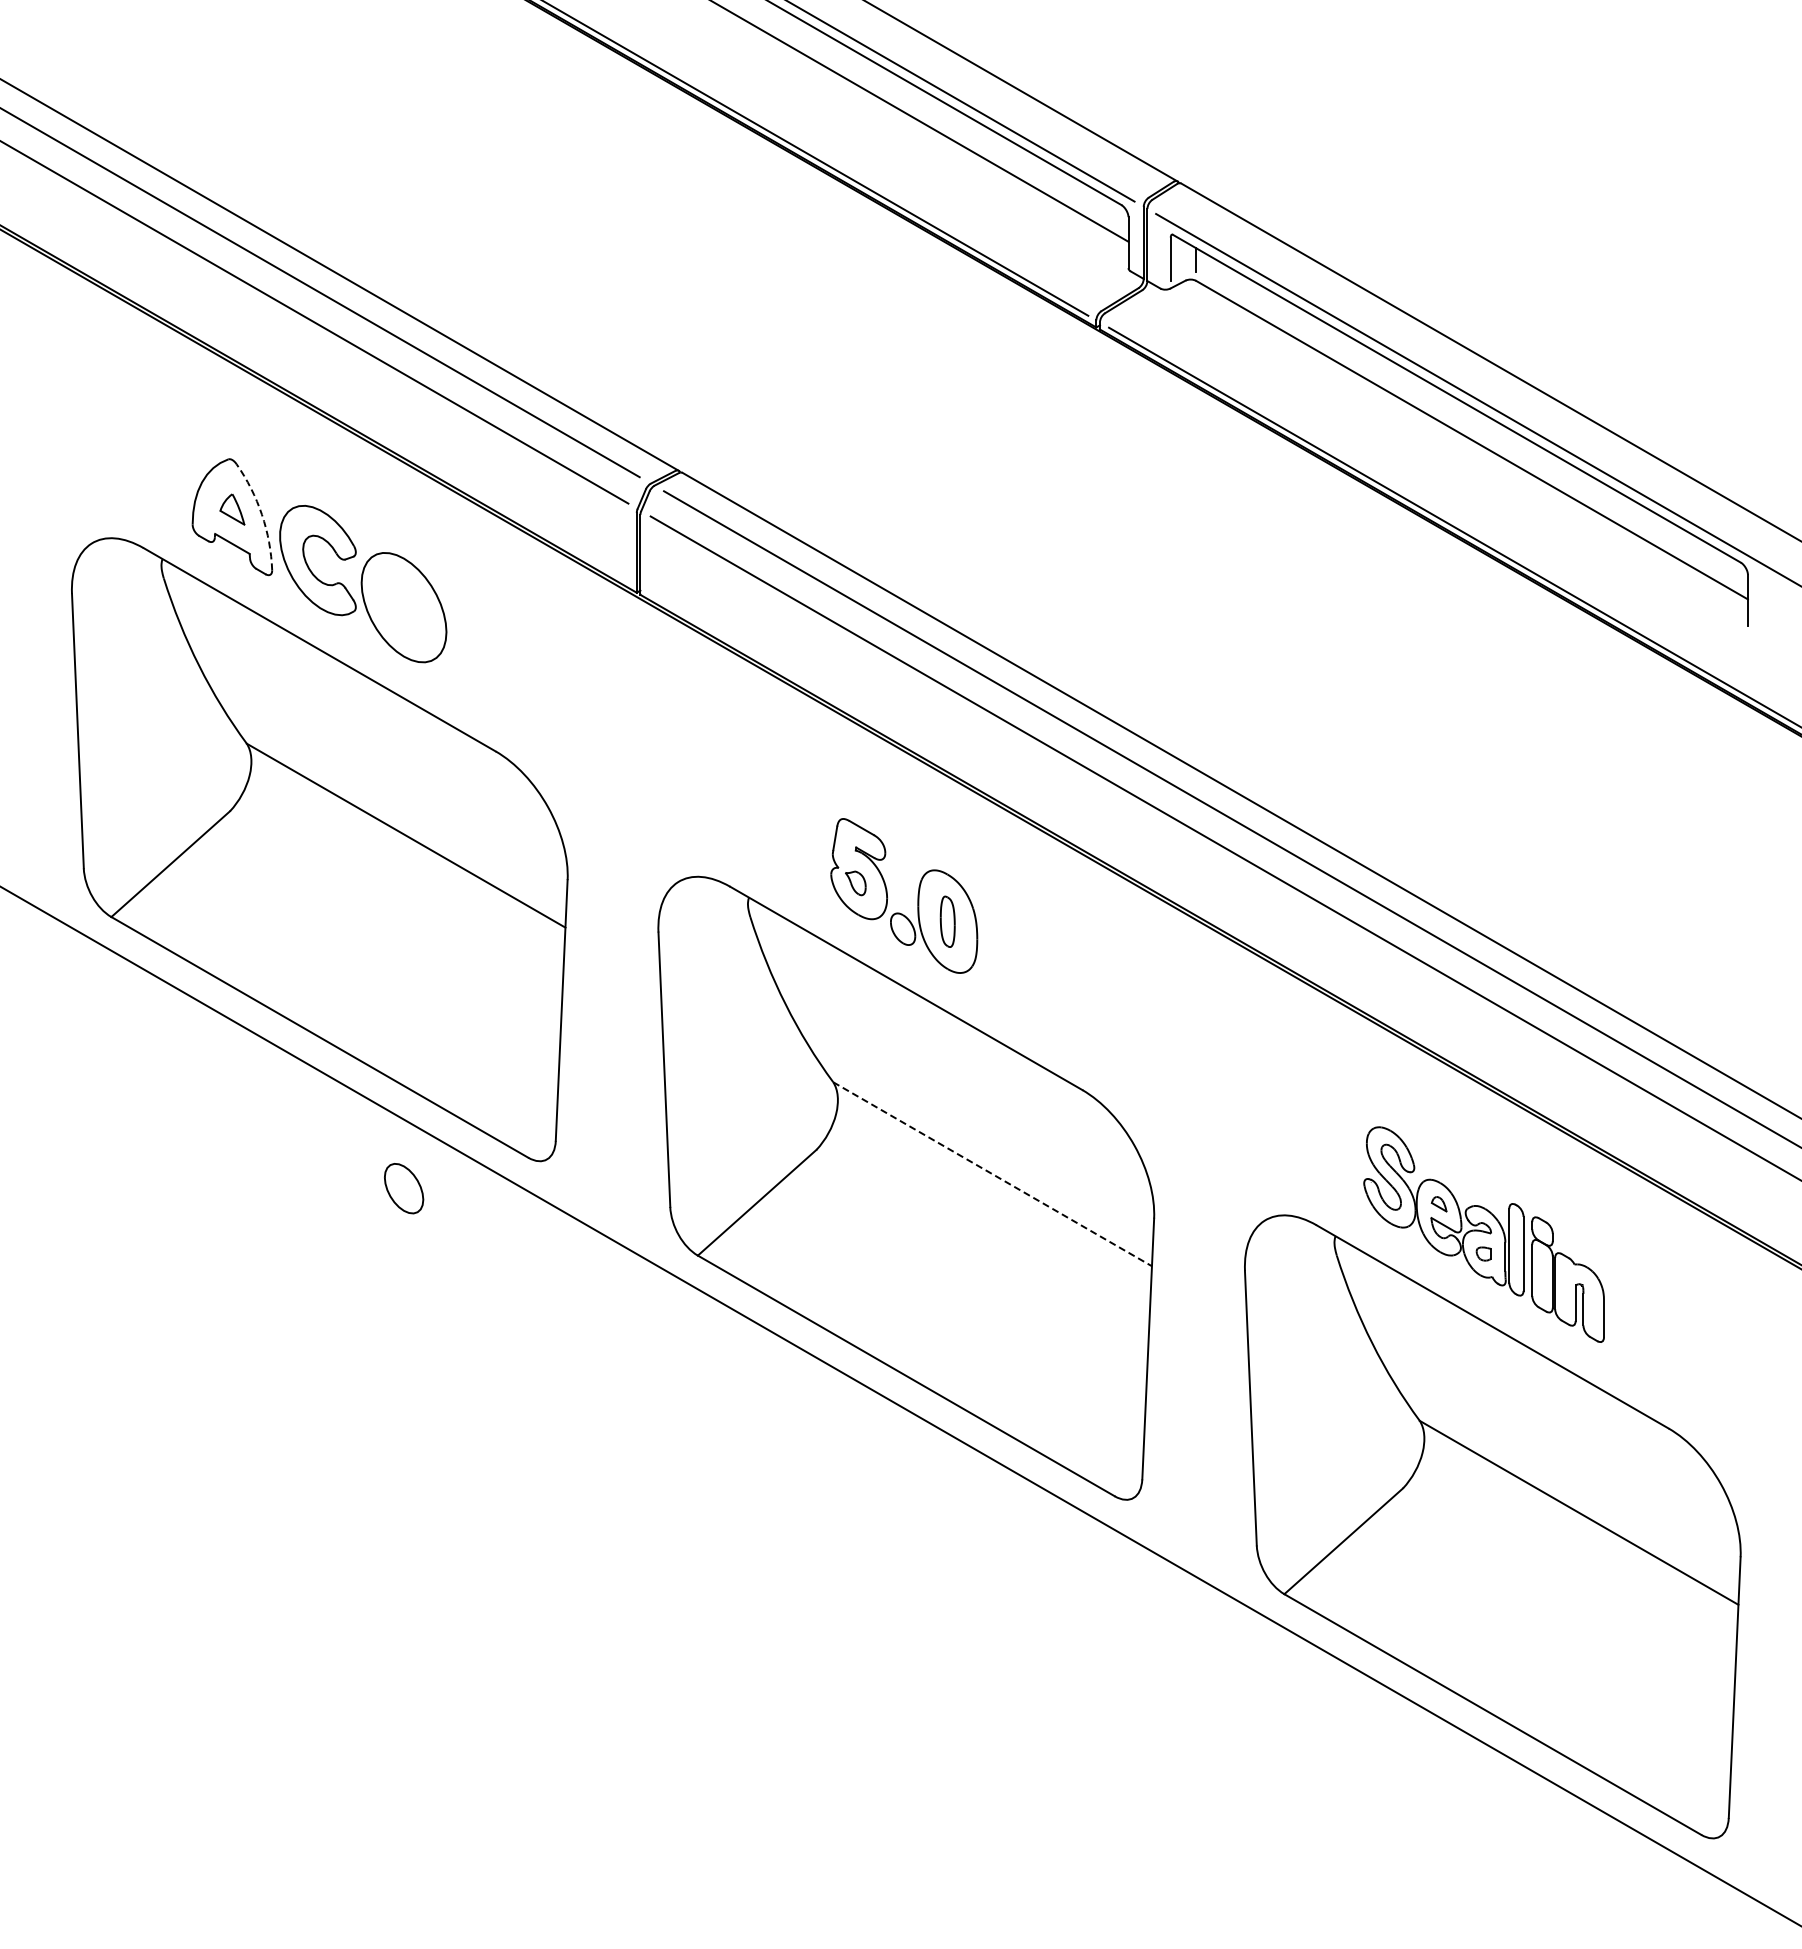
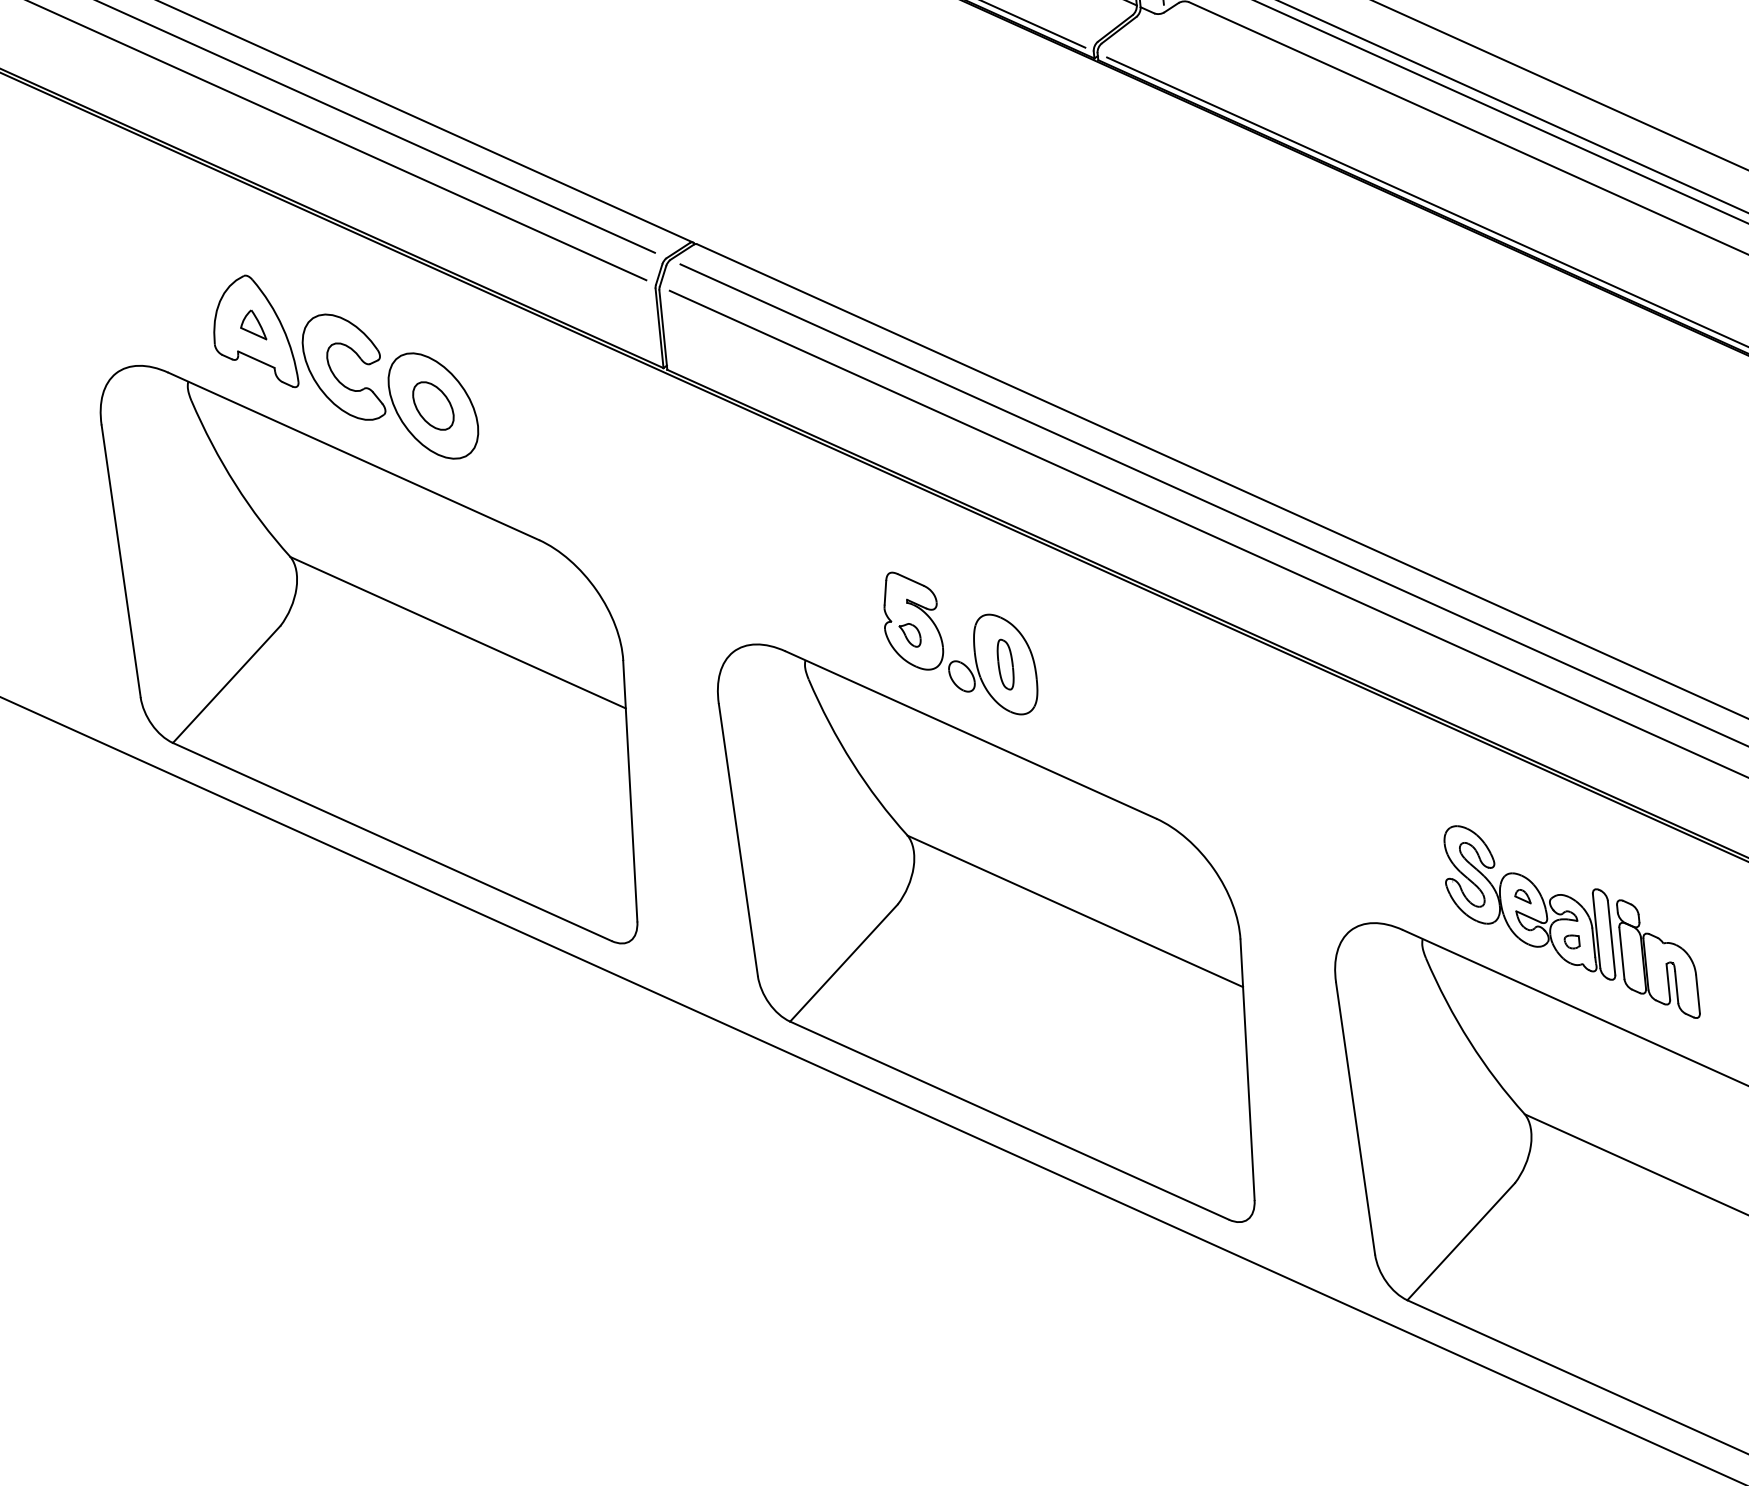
arc: (261, 514) -> (282, 327), dashed -> solid
line: (993, 1174) -> (1076, 911), dashed -> solid
part: (404, 1188) -> (433, 405), moved

